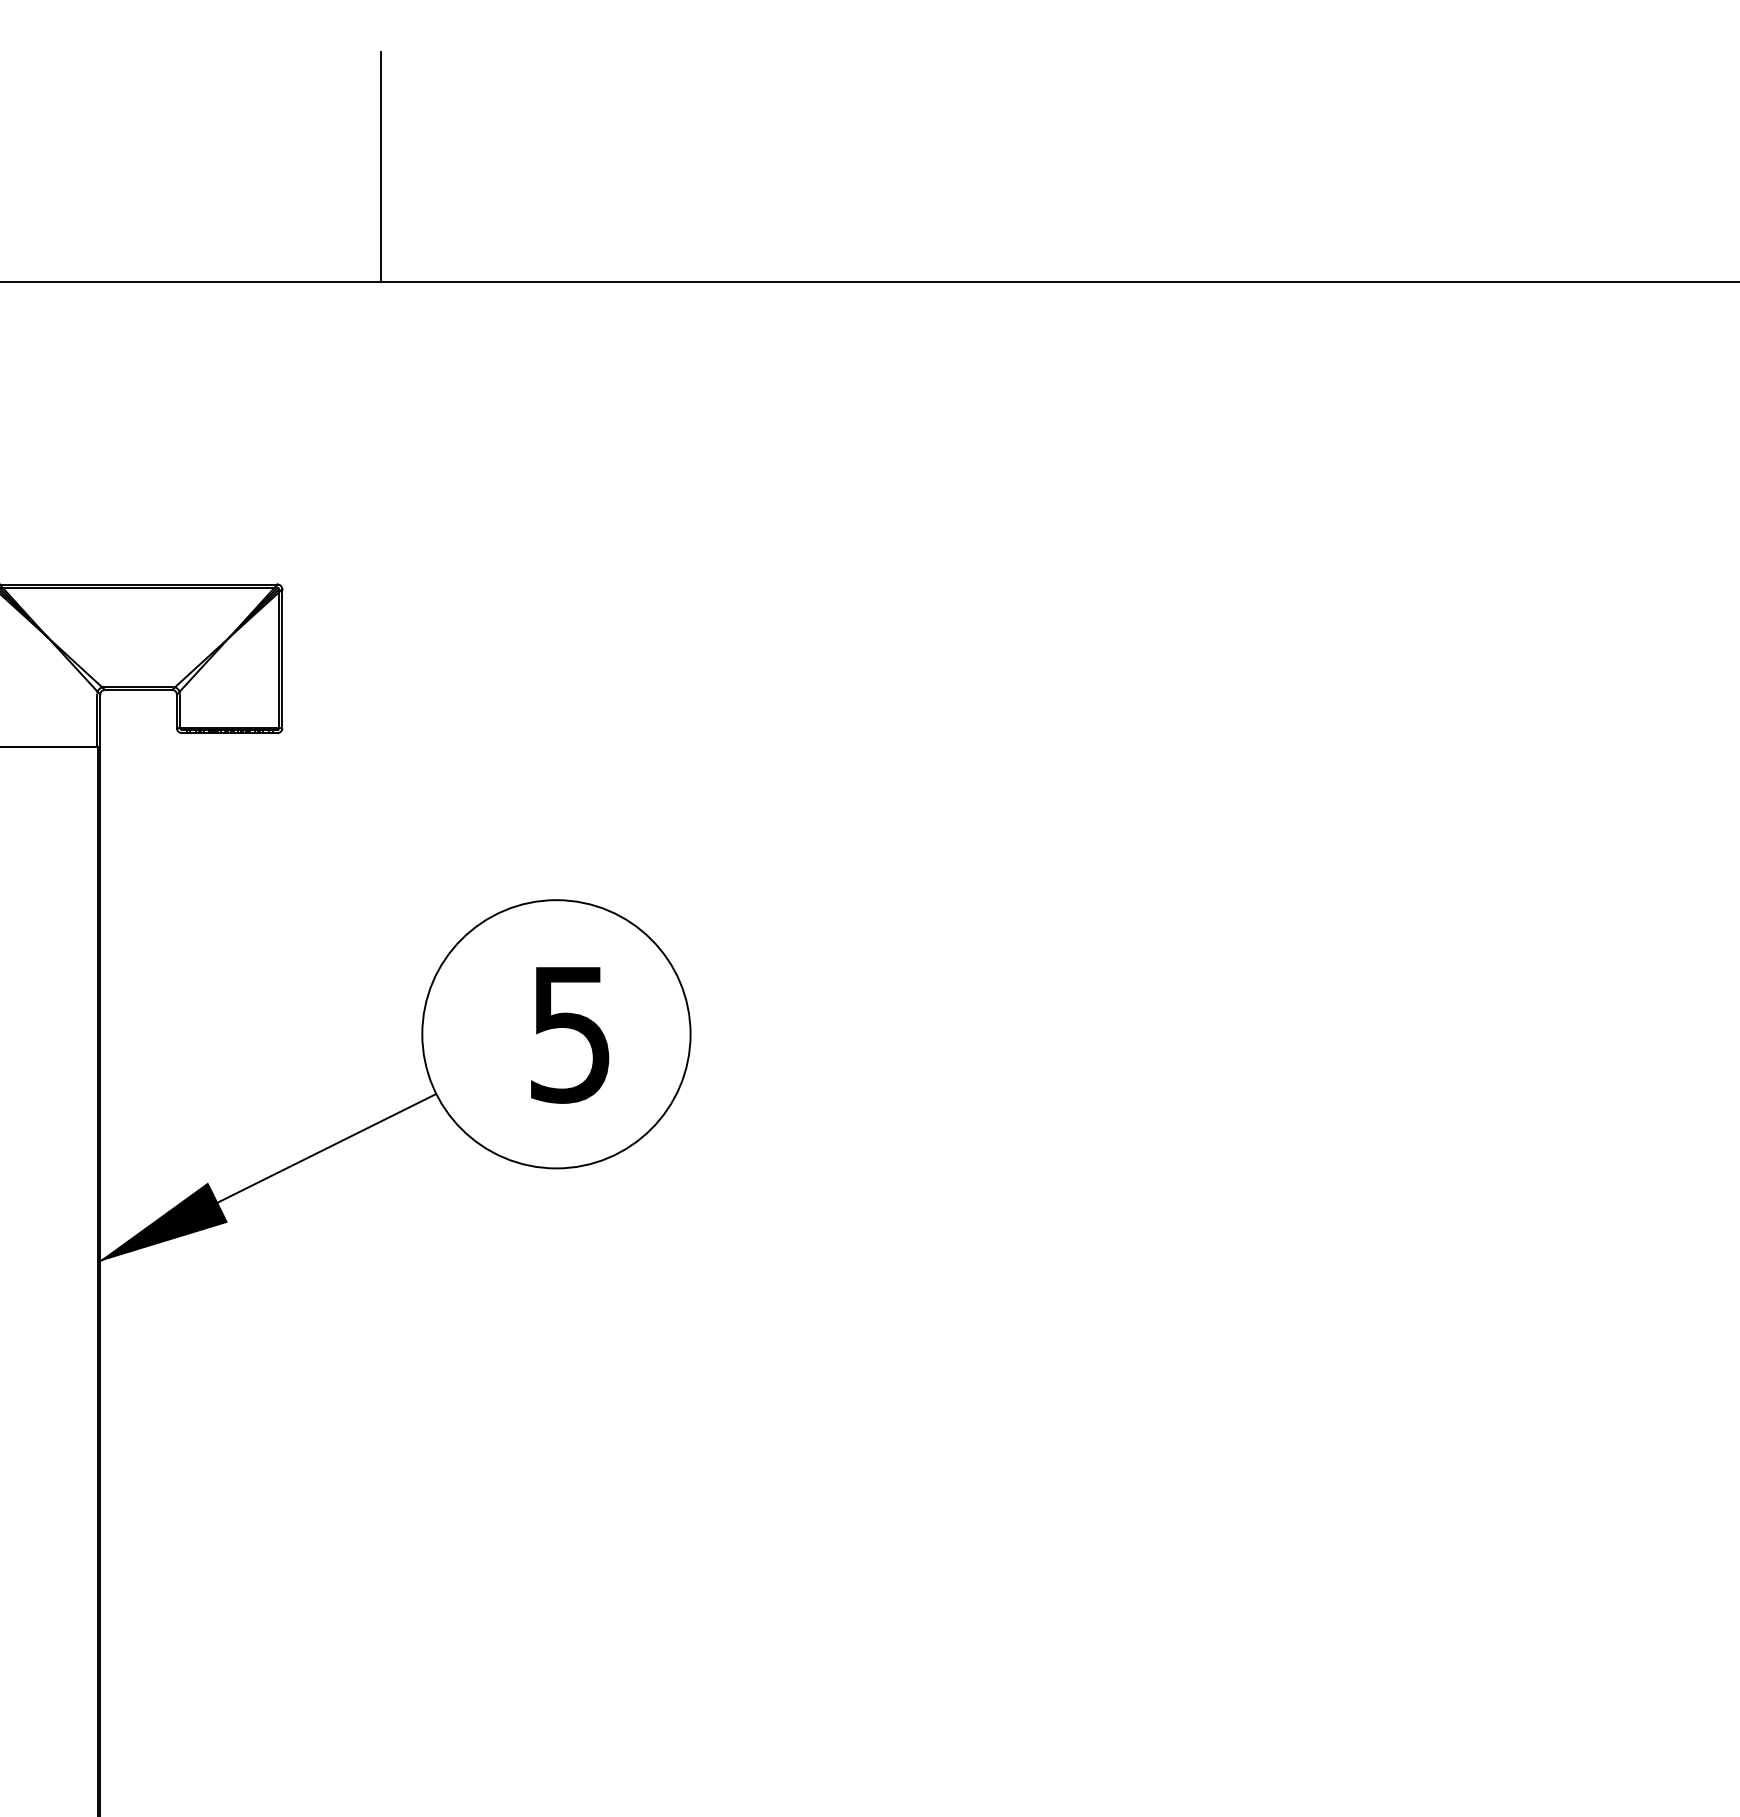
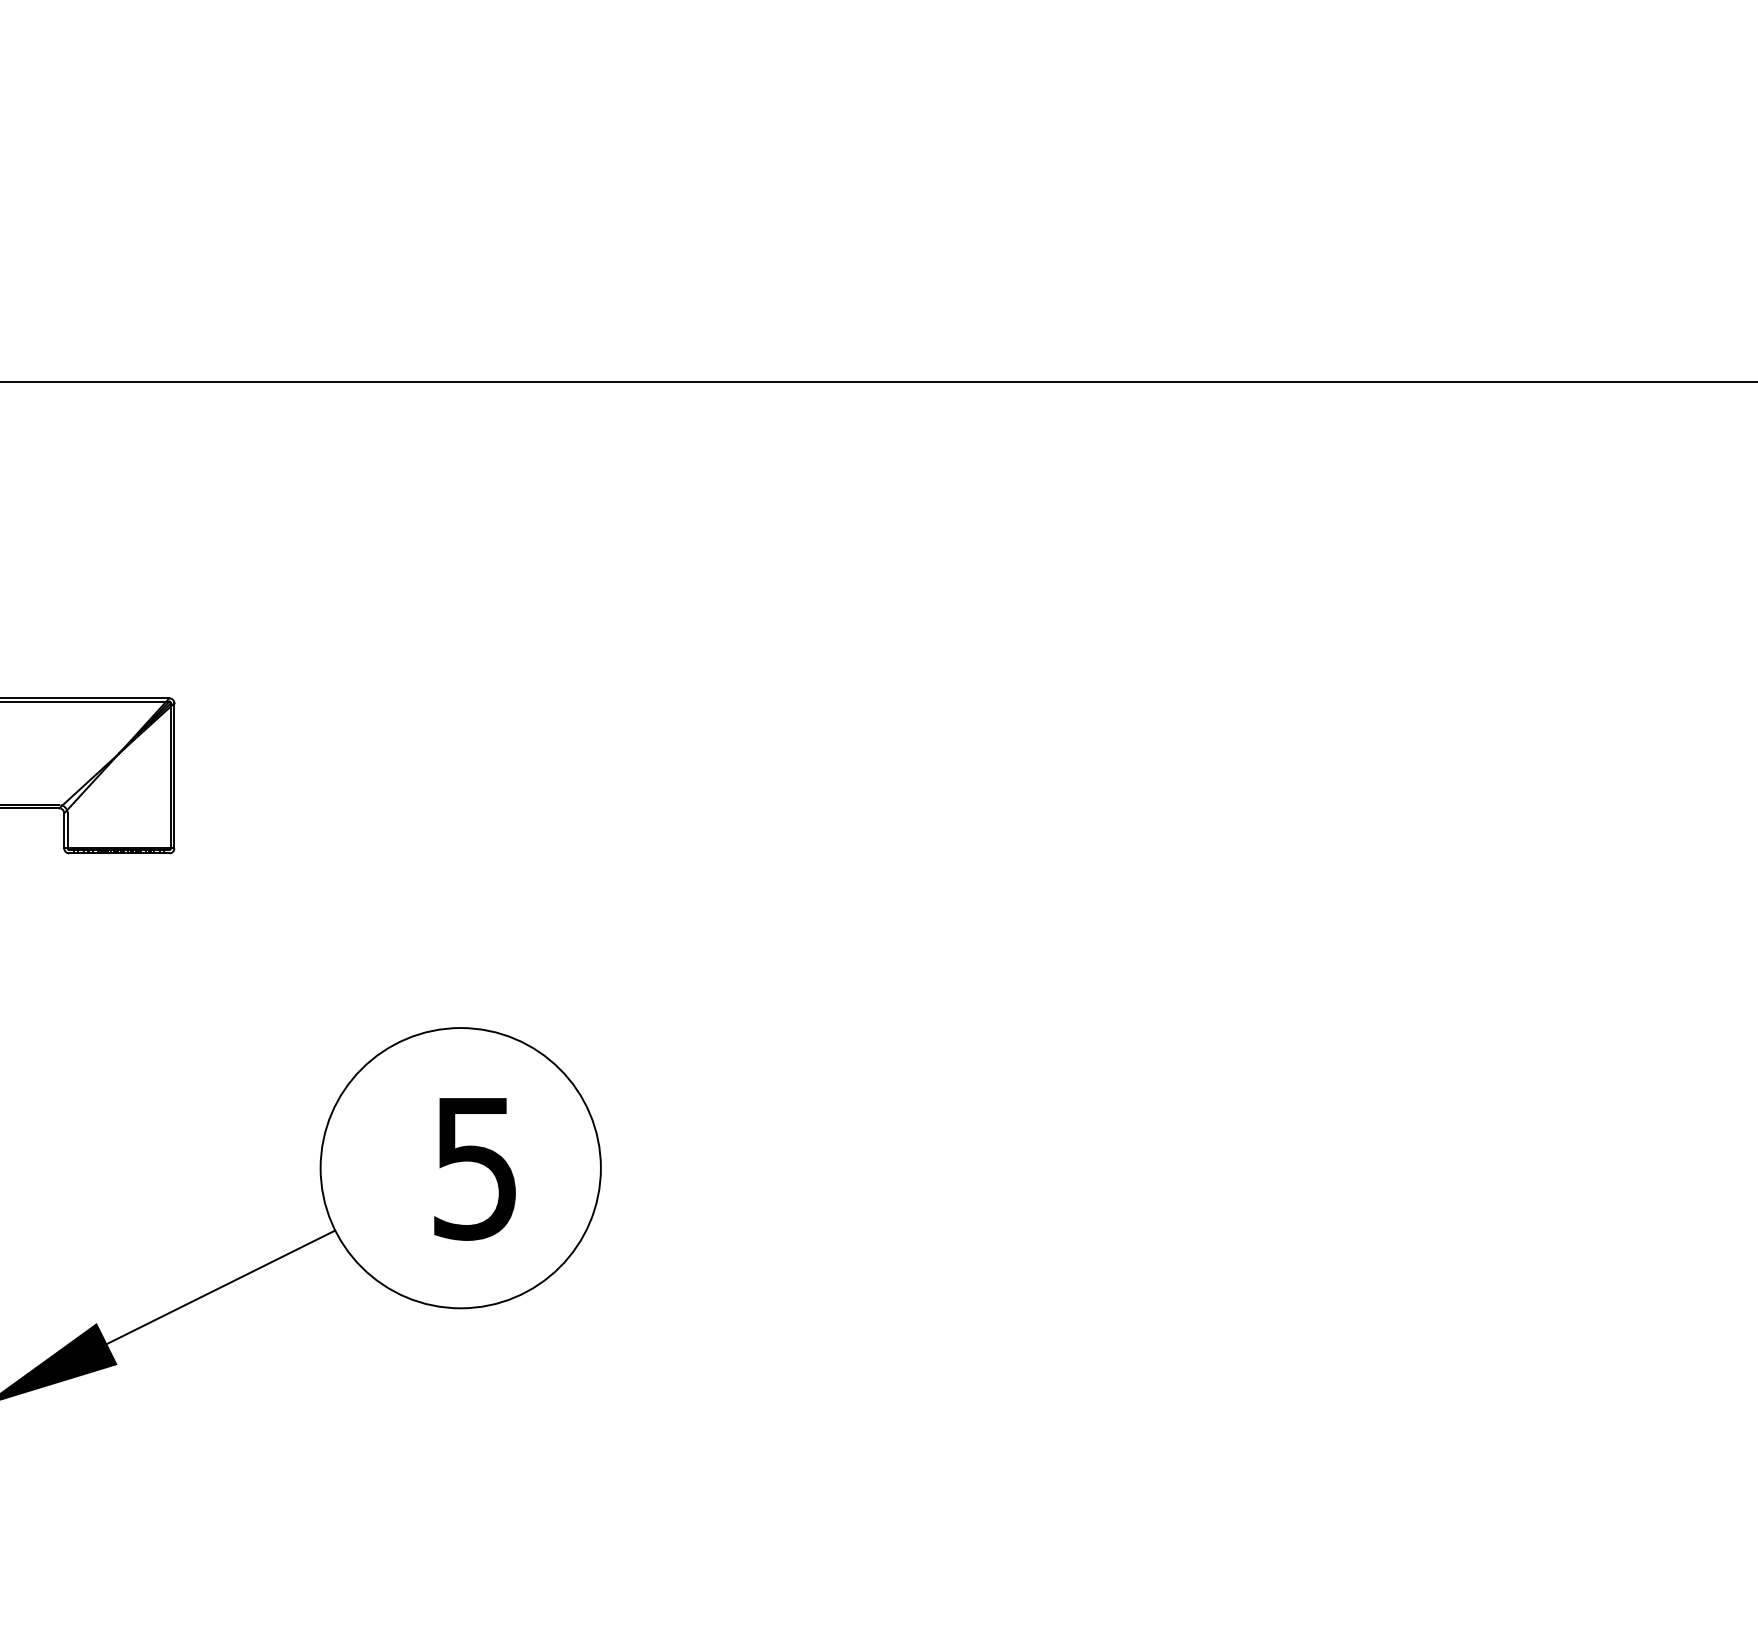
line: (380, 166) -> (276, 261), removed

